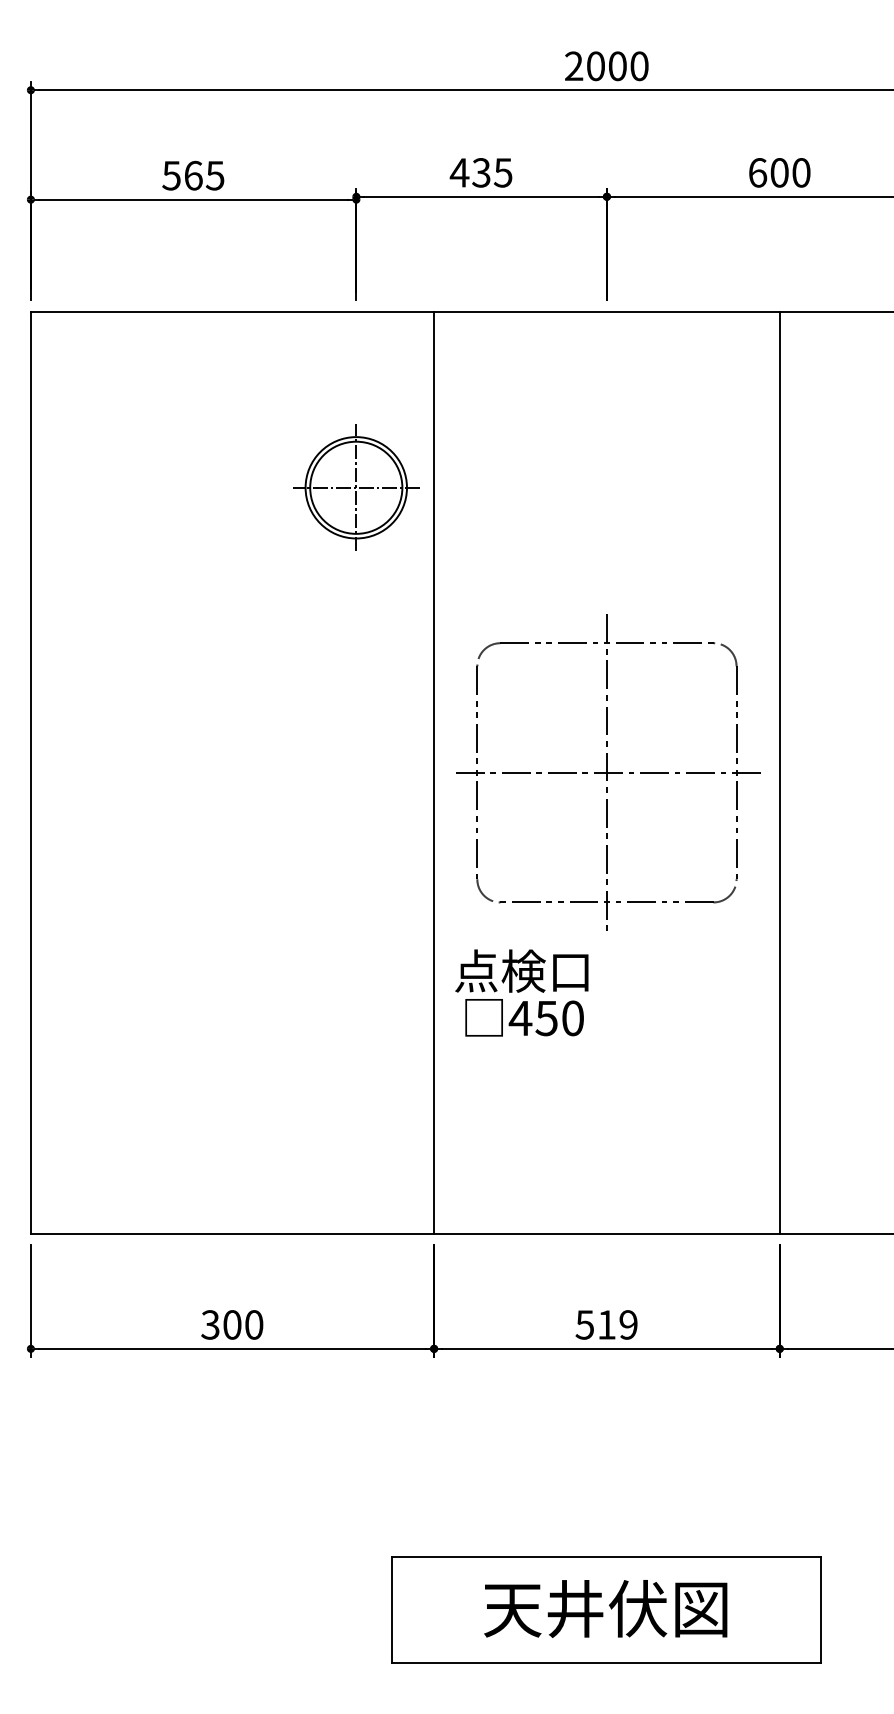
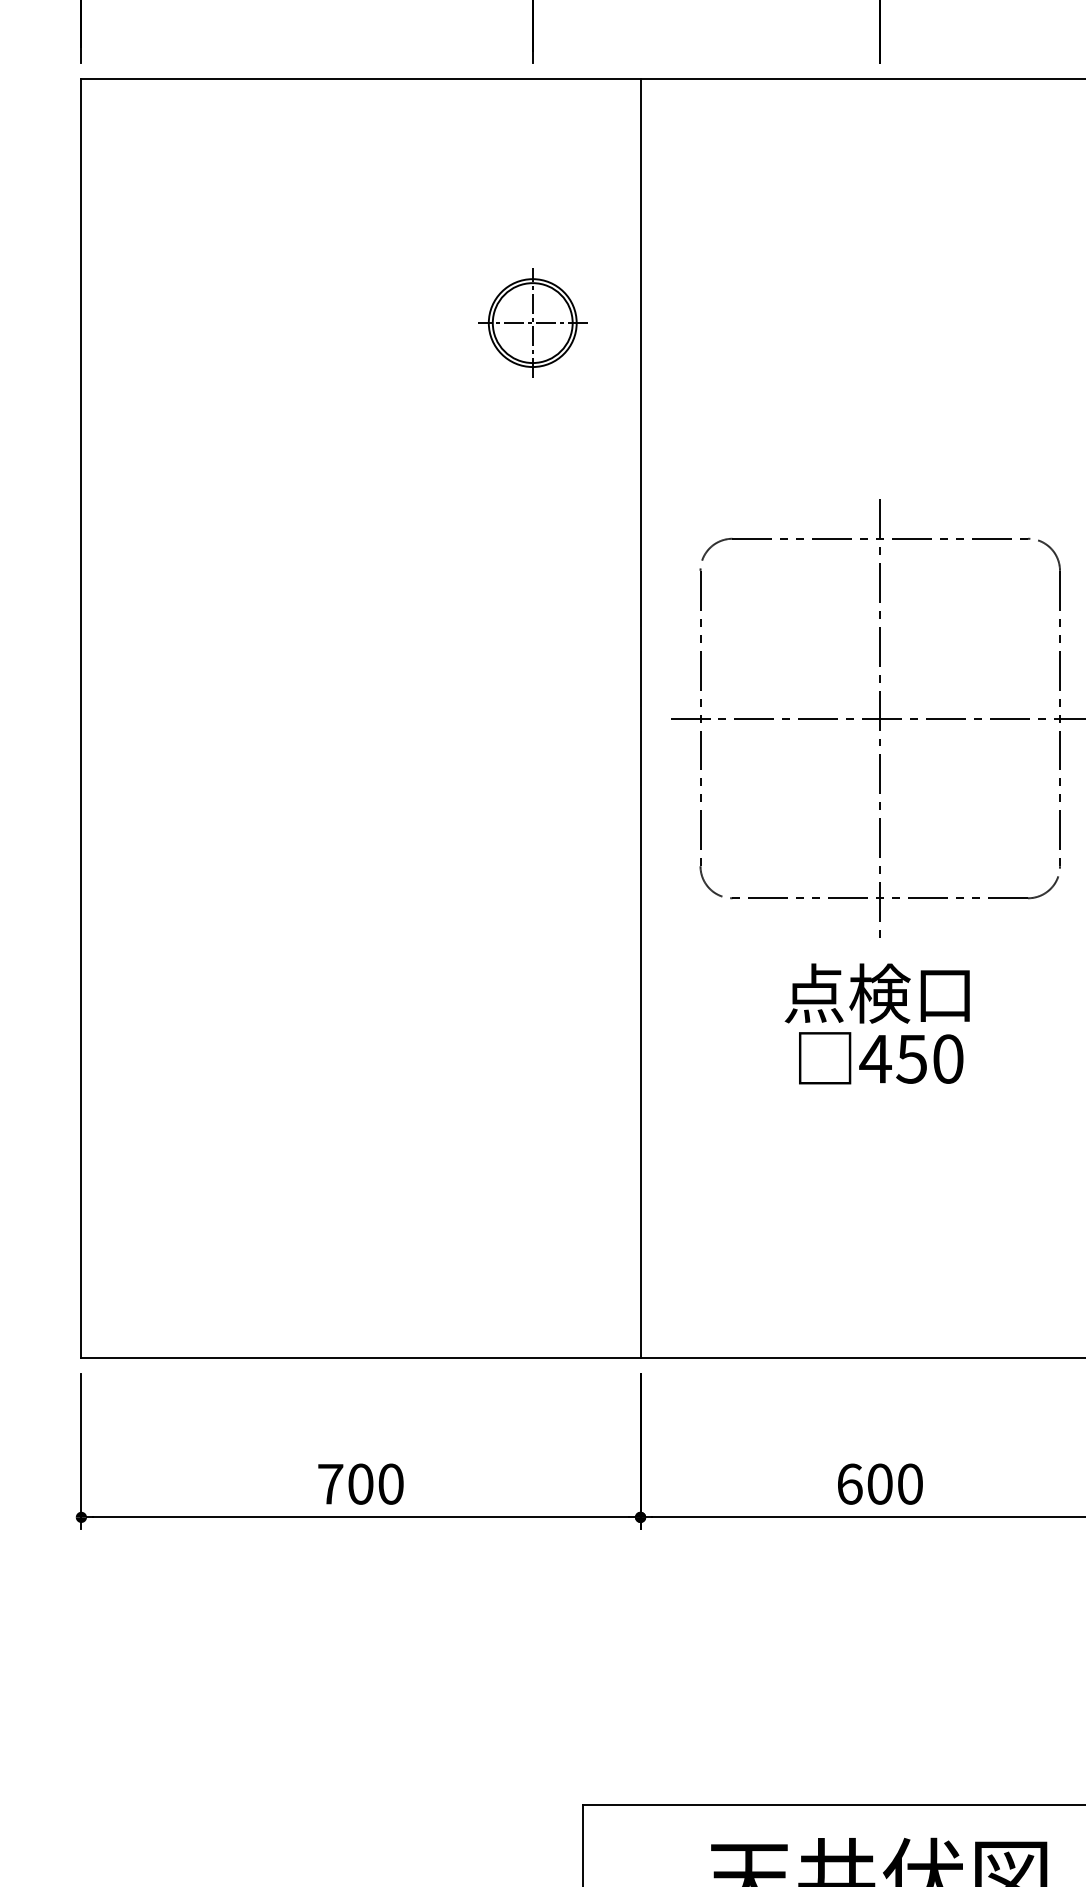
part: (356, 487) -> (532, 322), size x0.62
text: (521, 992) -> (876, 1023), moved
text: (210, 1324) -> (330, 1483), 300 -> 700
text: (606, 1324) -> (879, 1483), 519 -> 600

